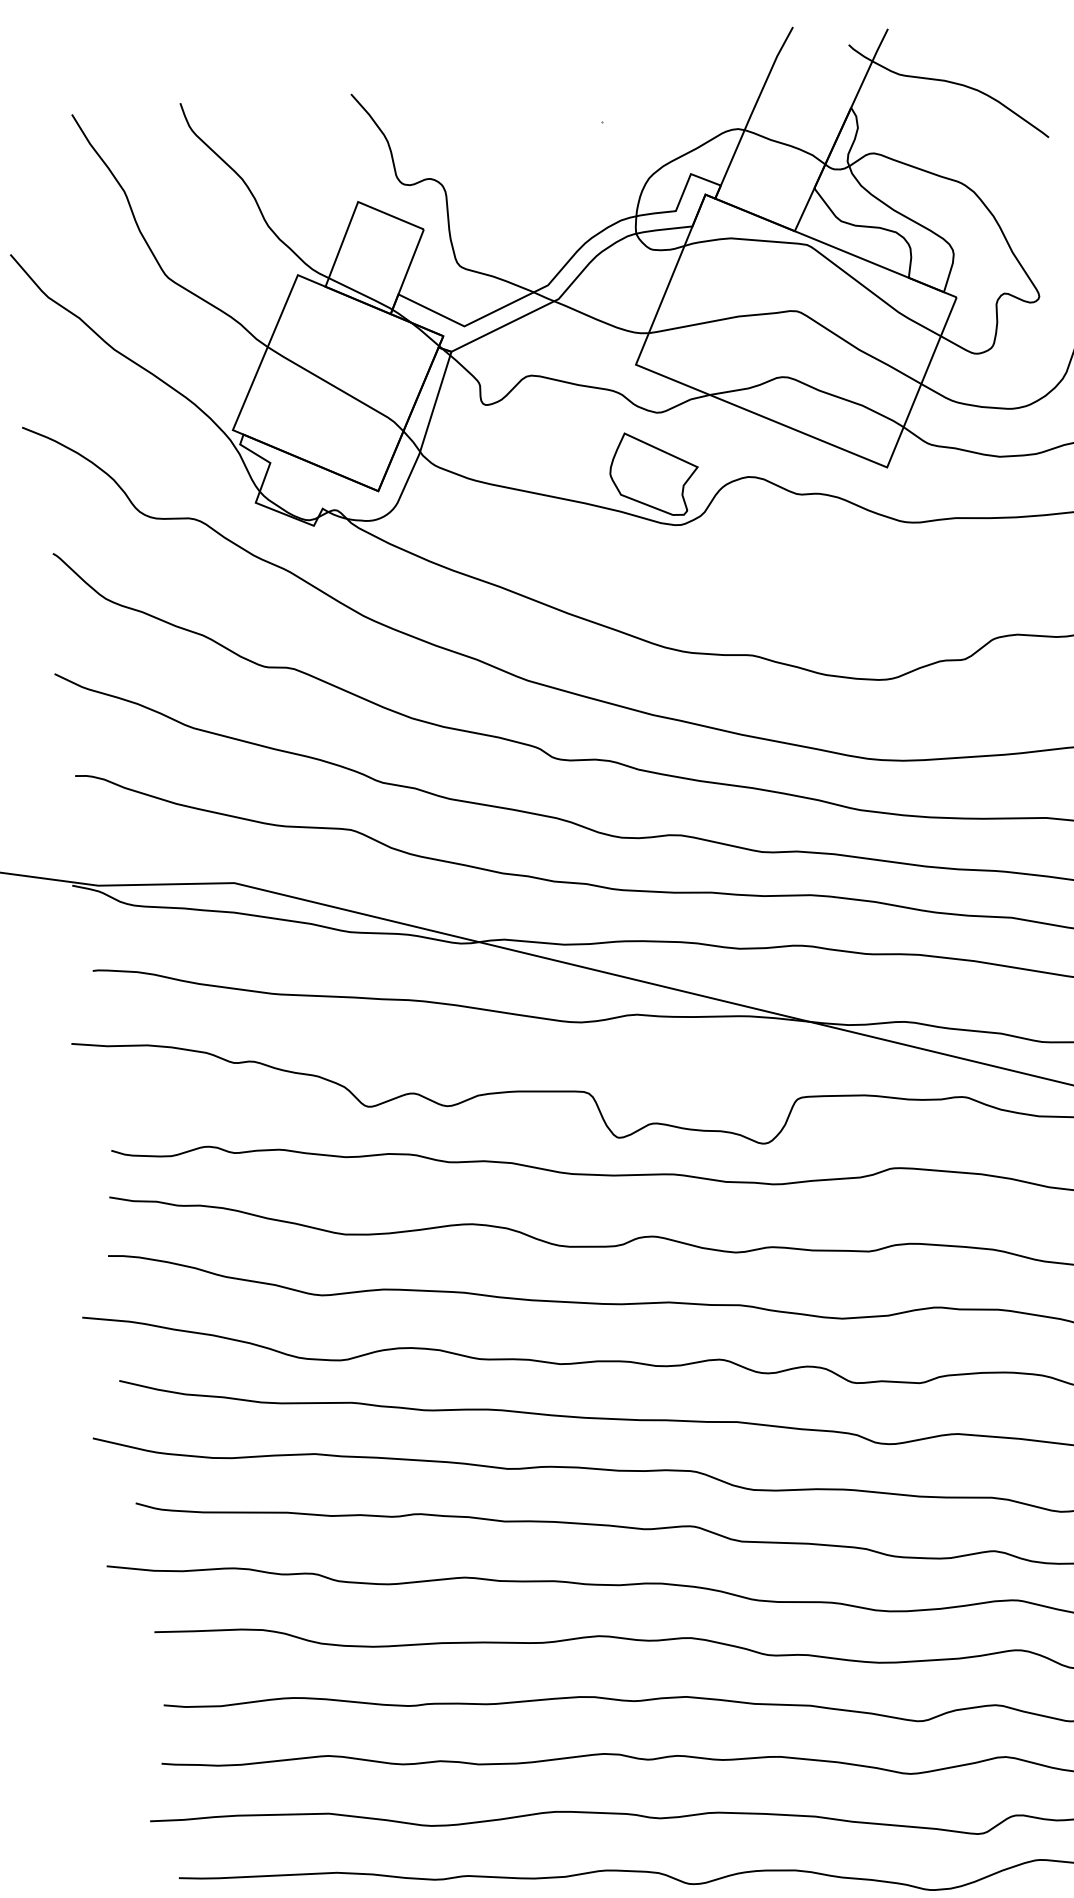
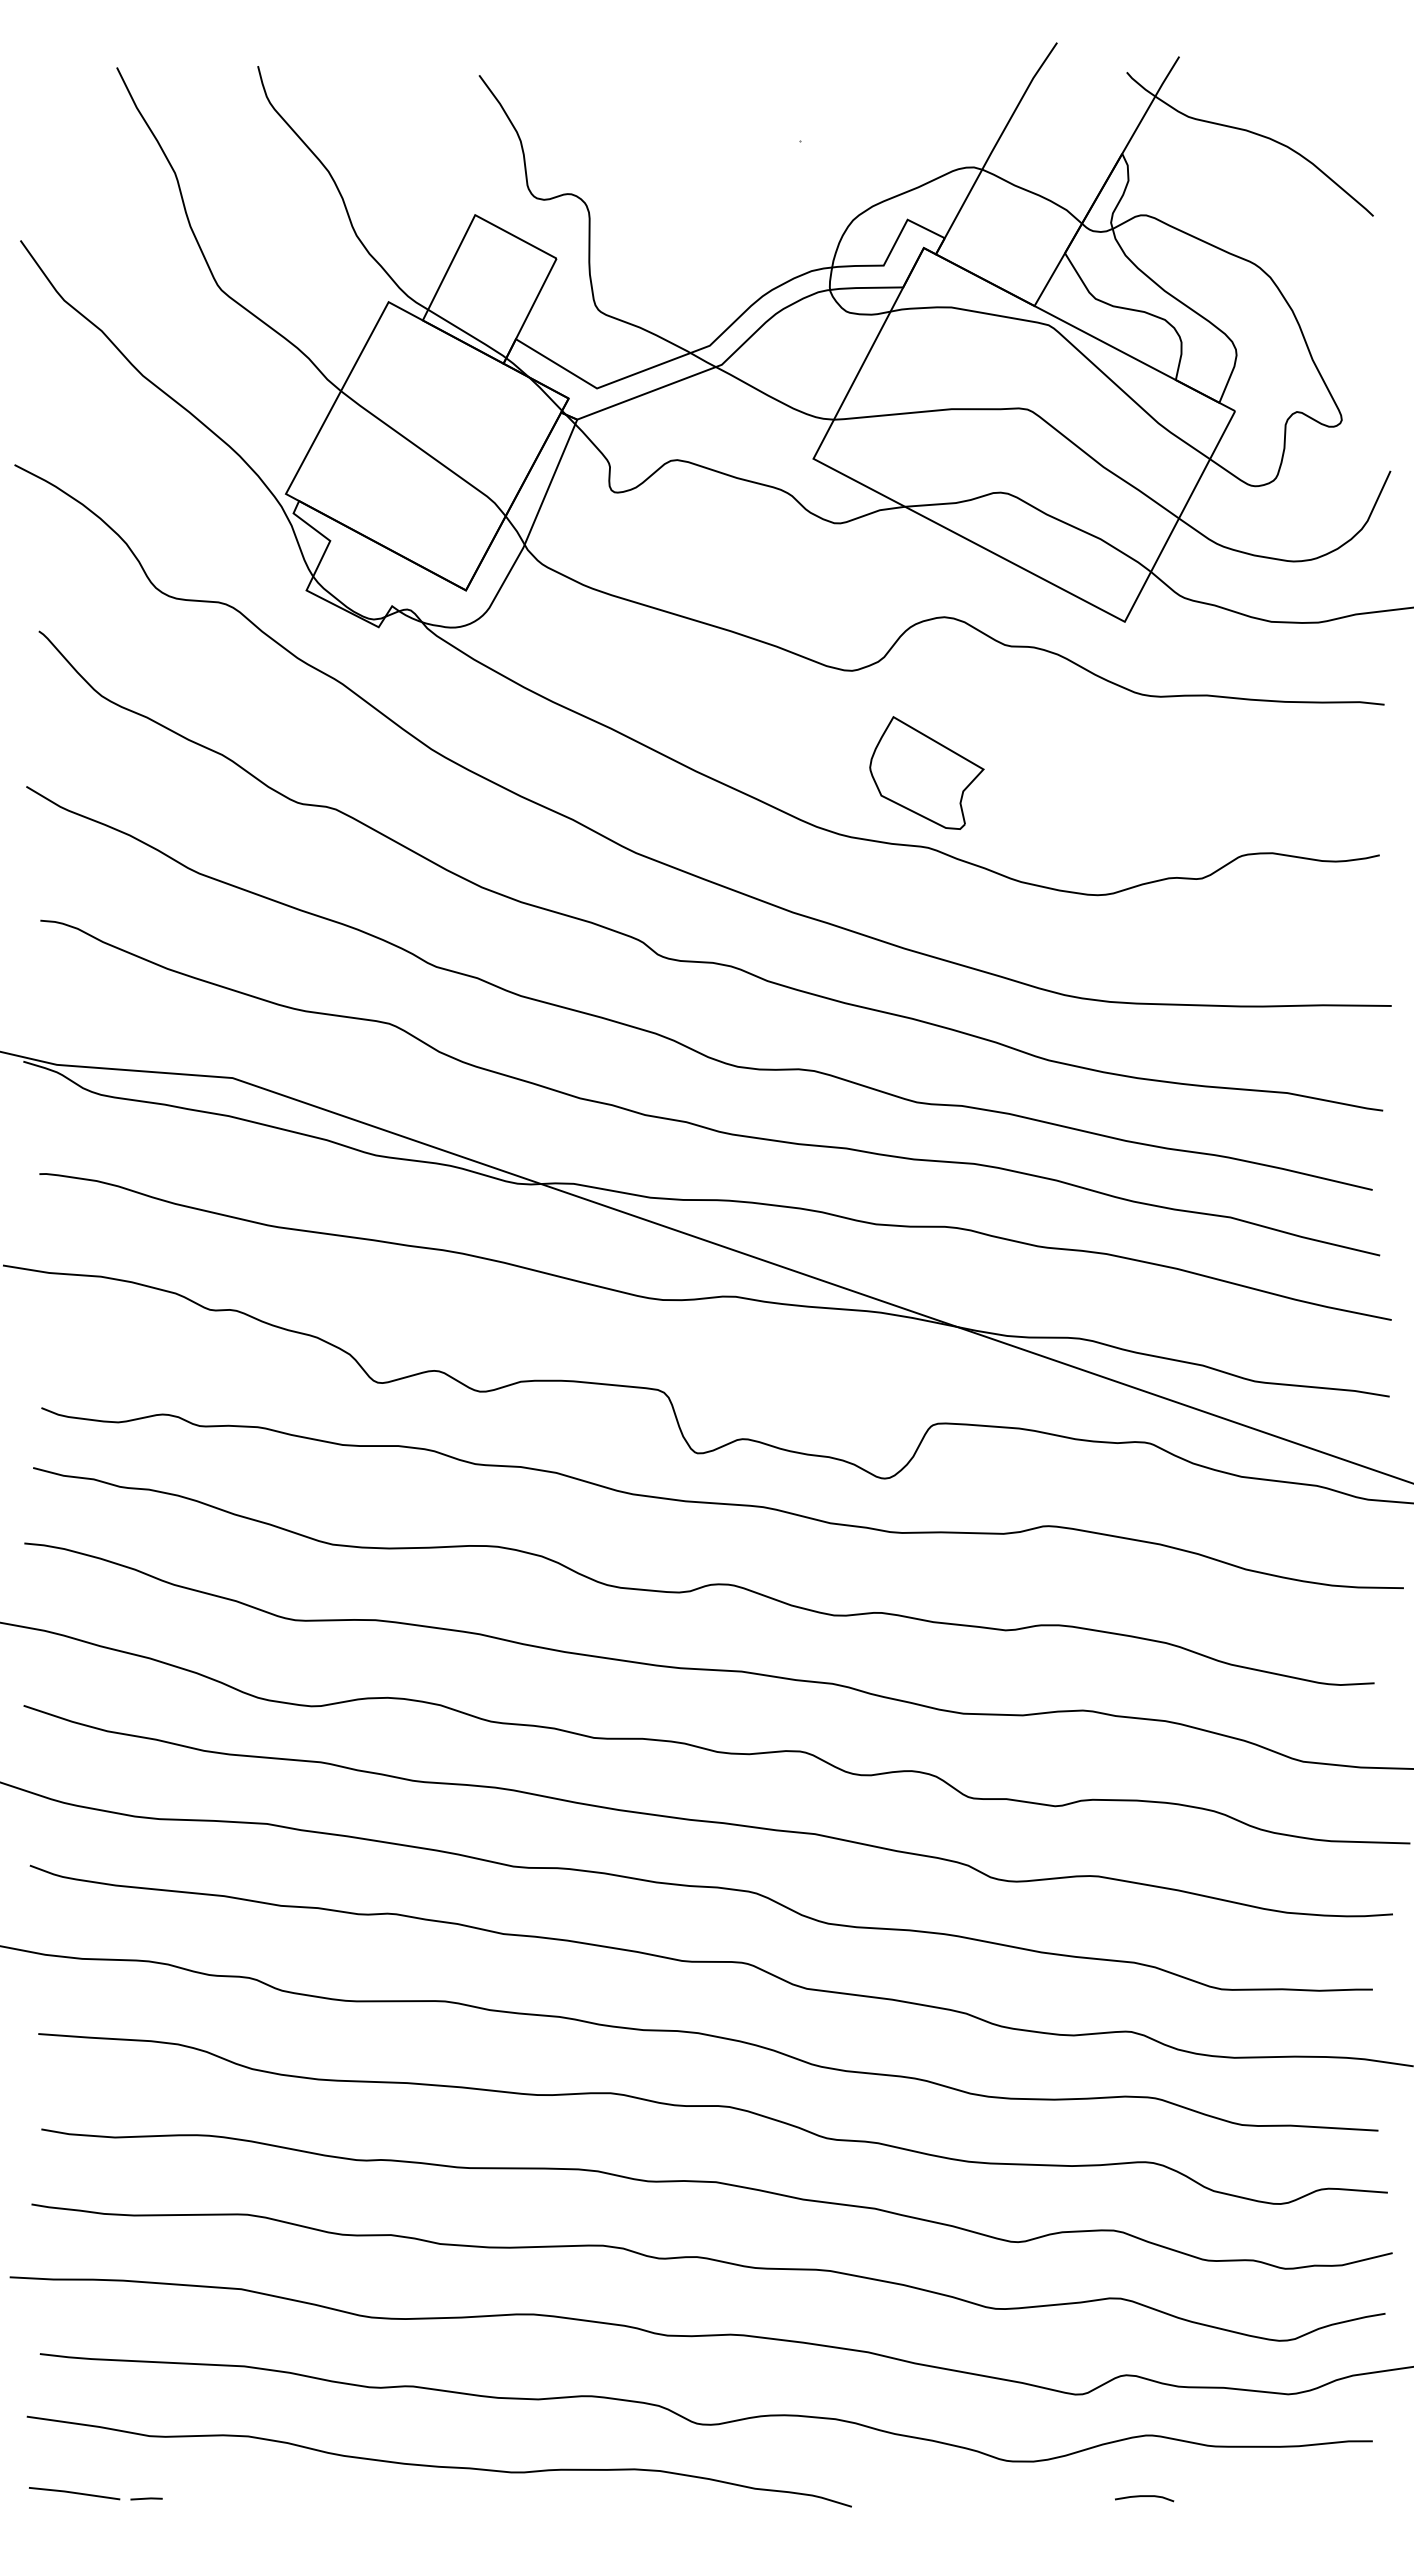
part: (654, 473) -> (926, 772), moved

